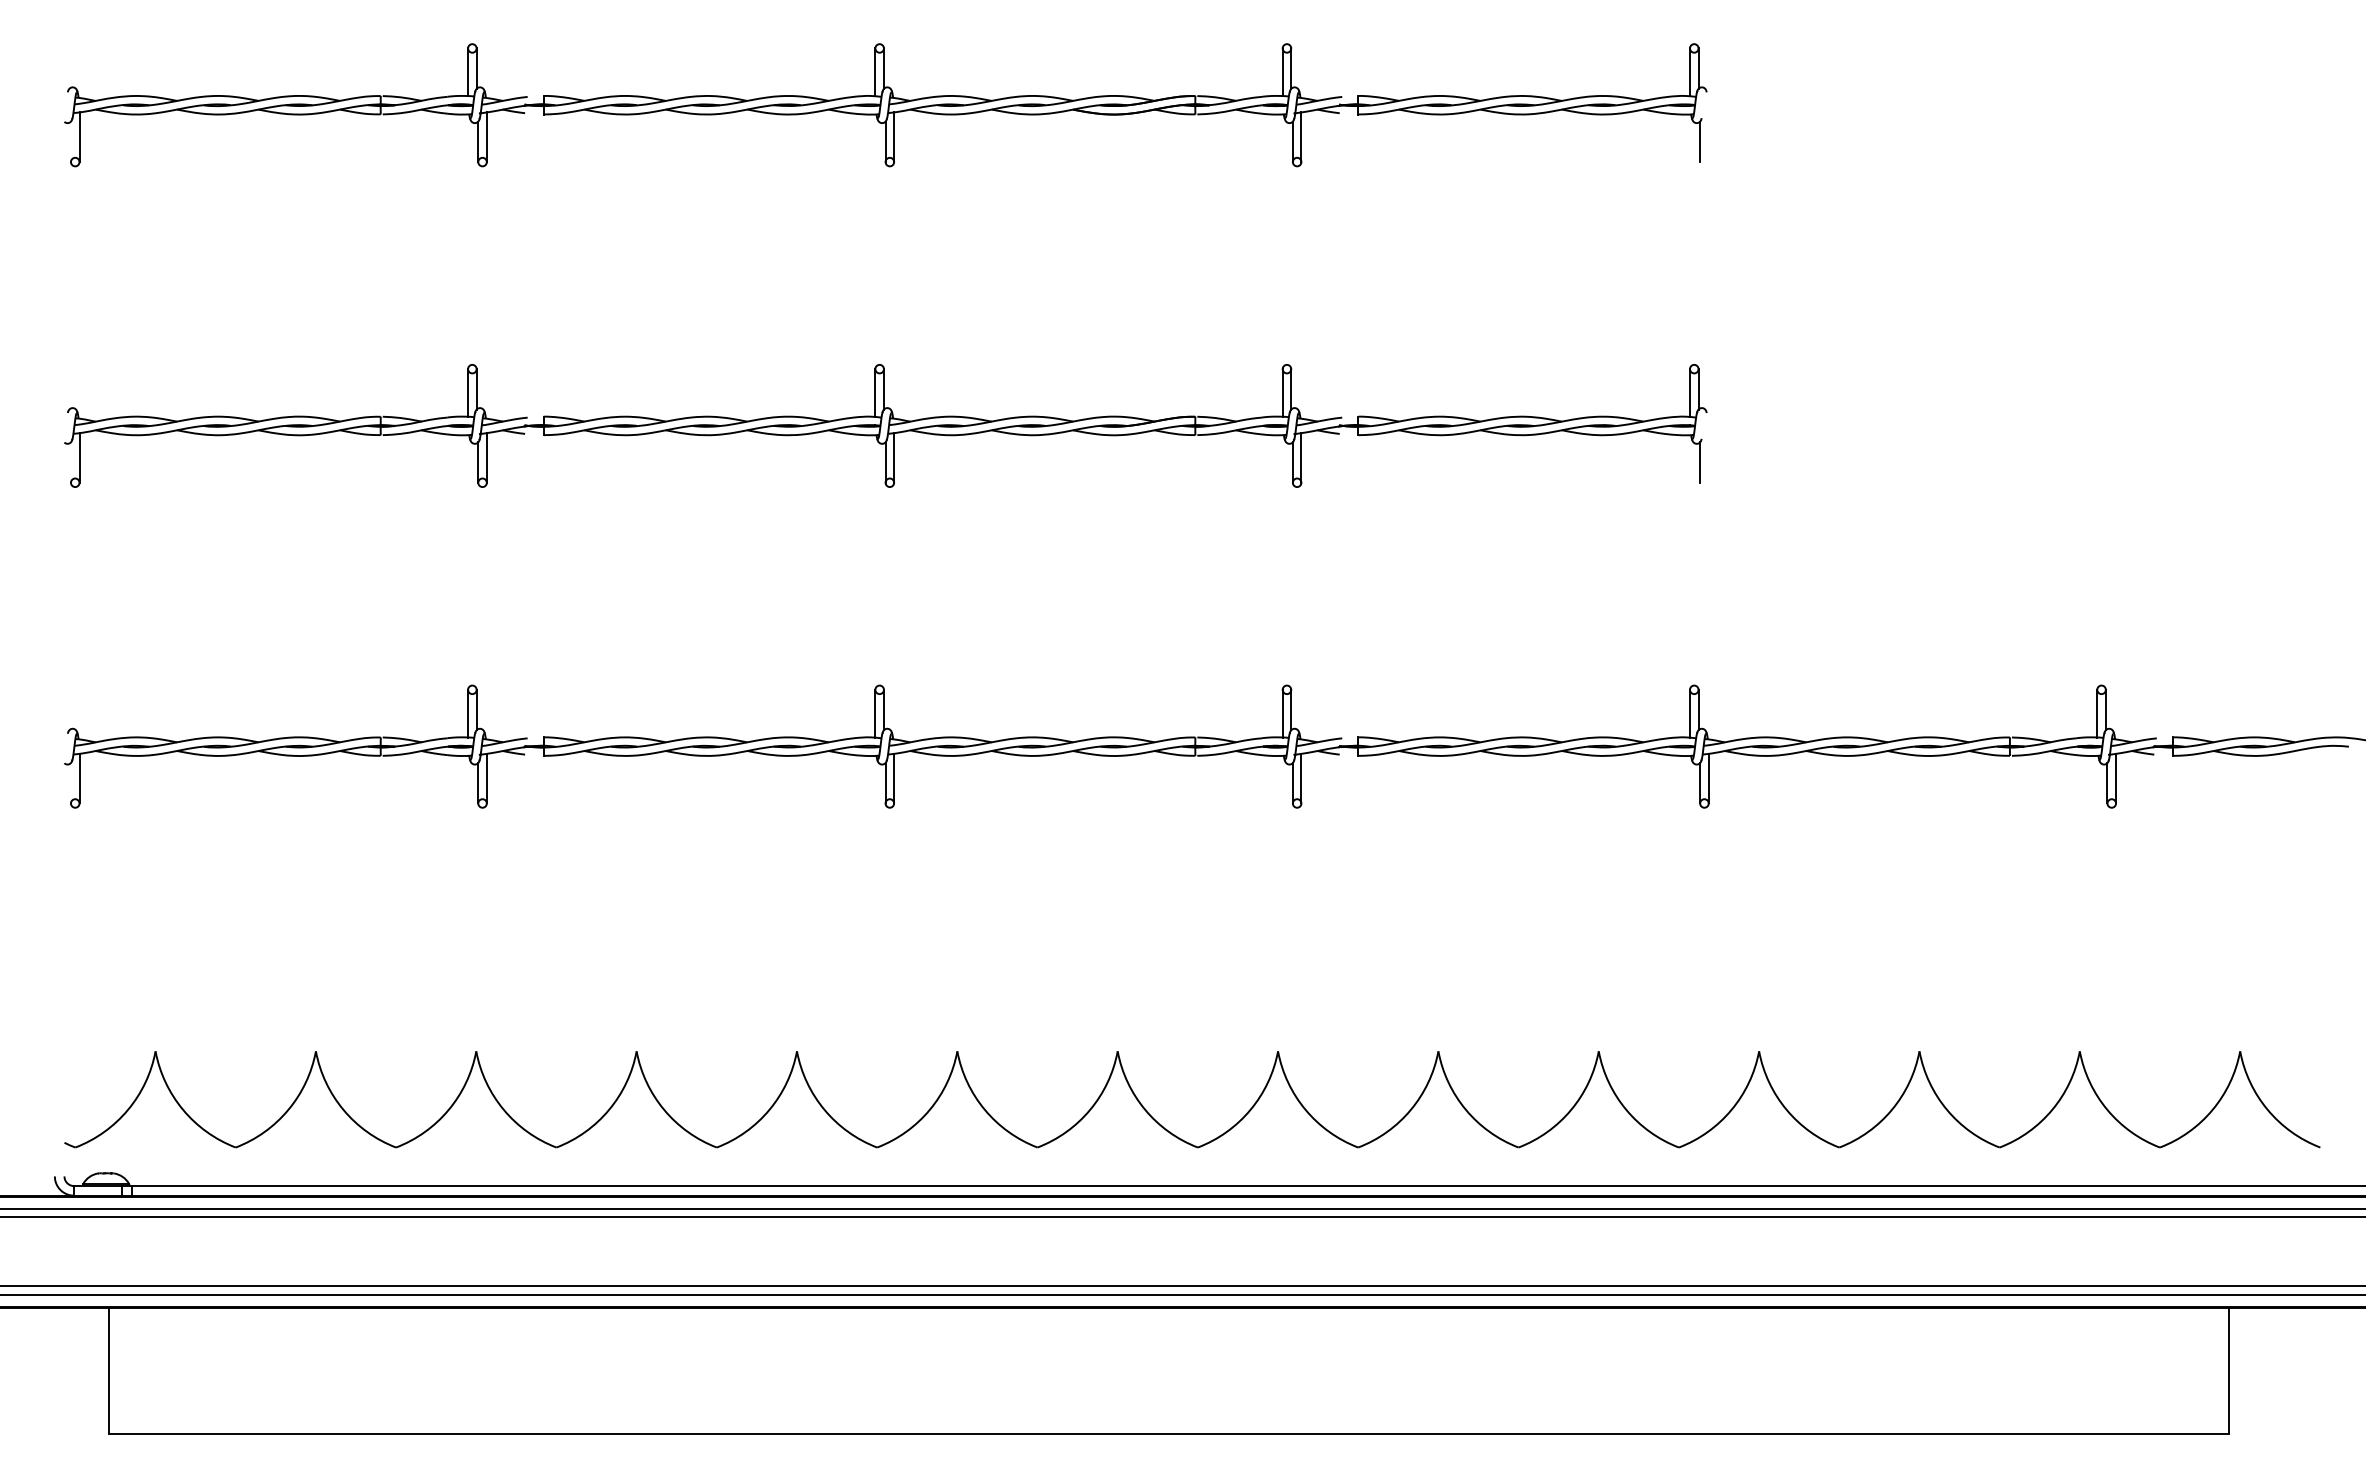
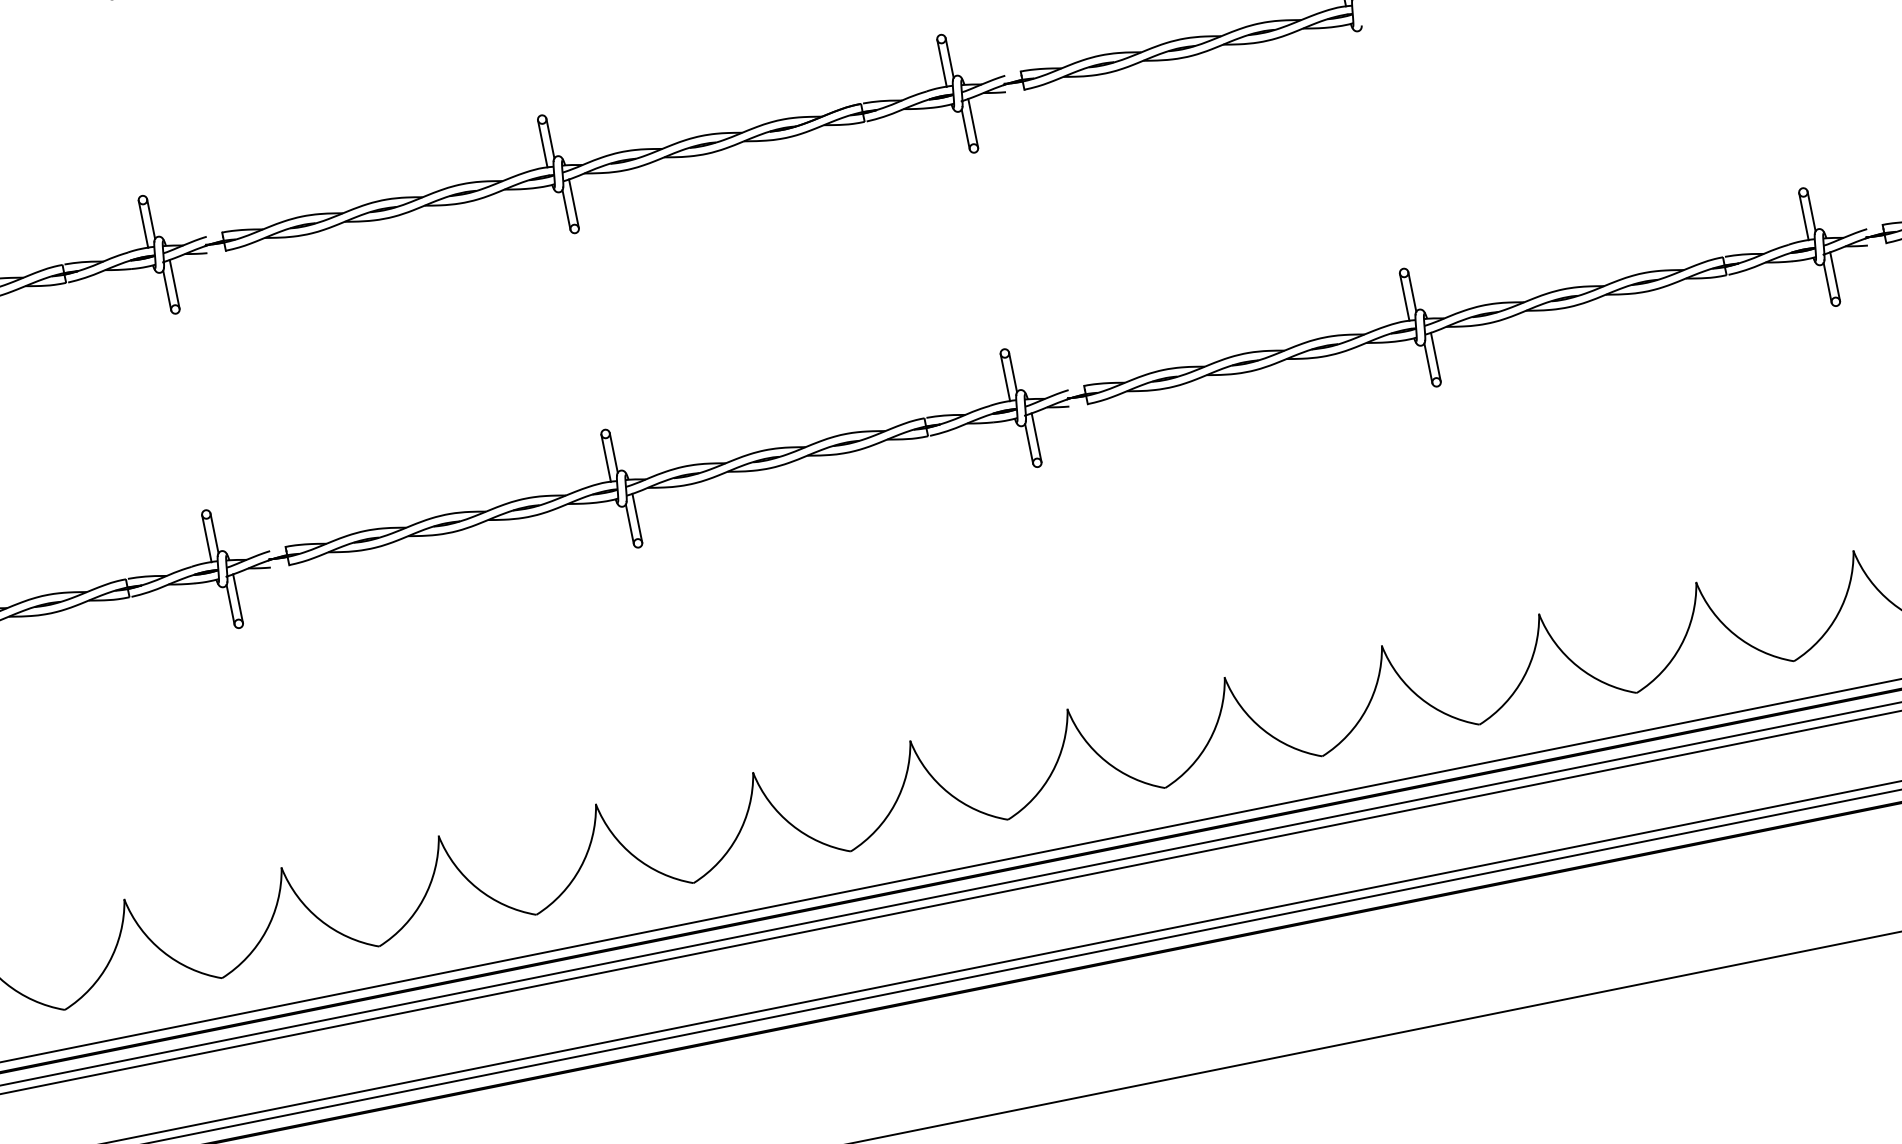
line: (1700, 462) -> (1365, 48), removed

